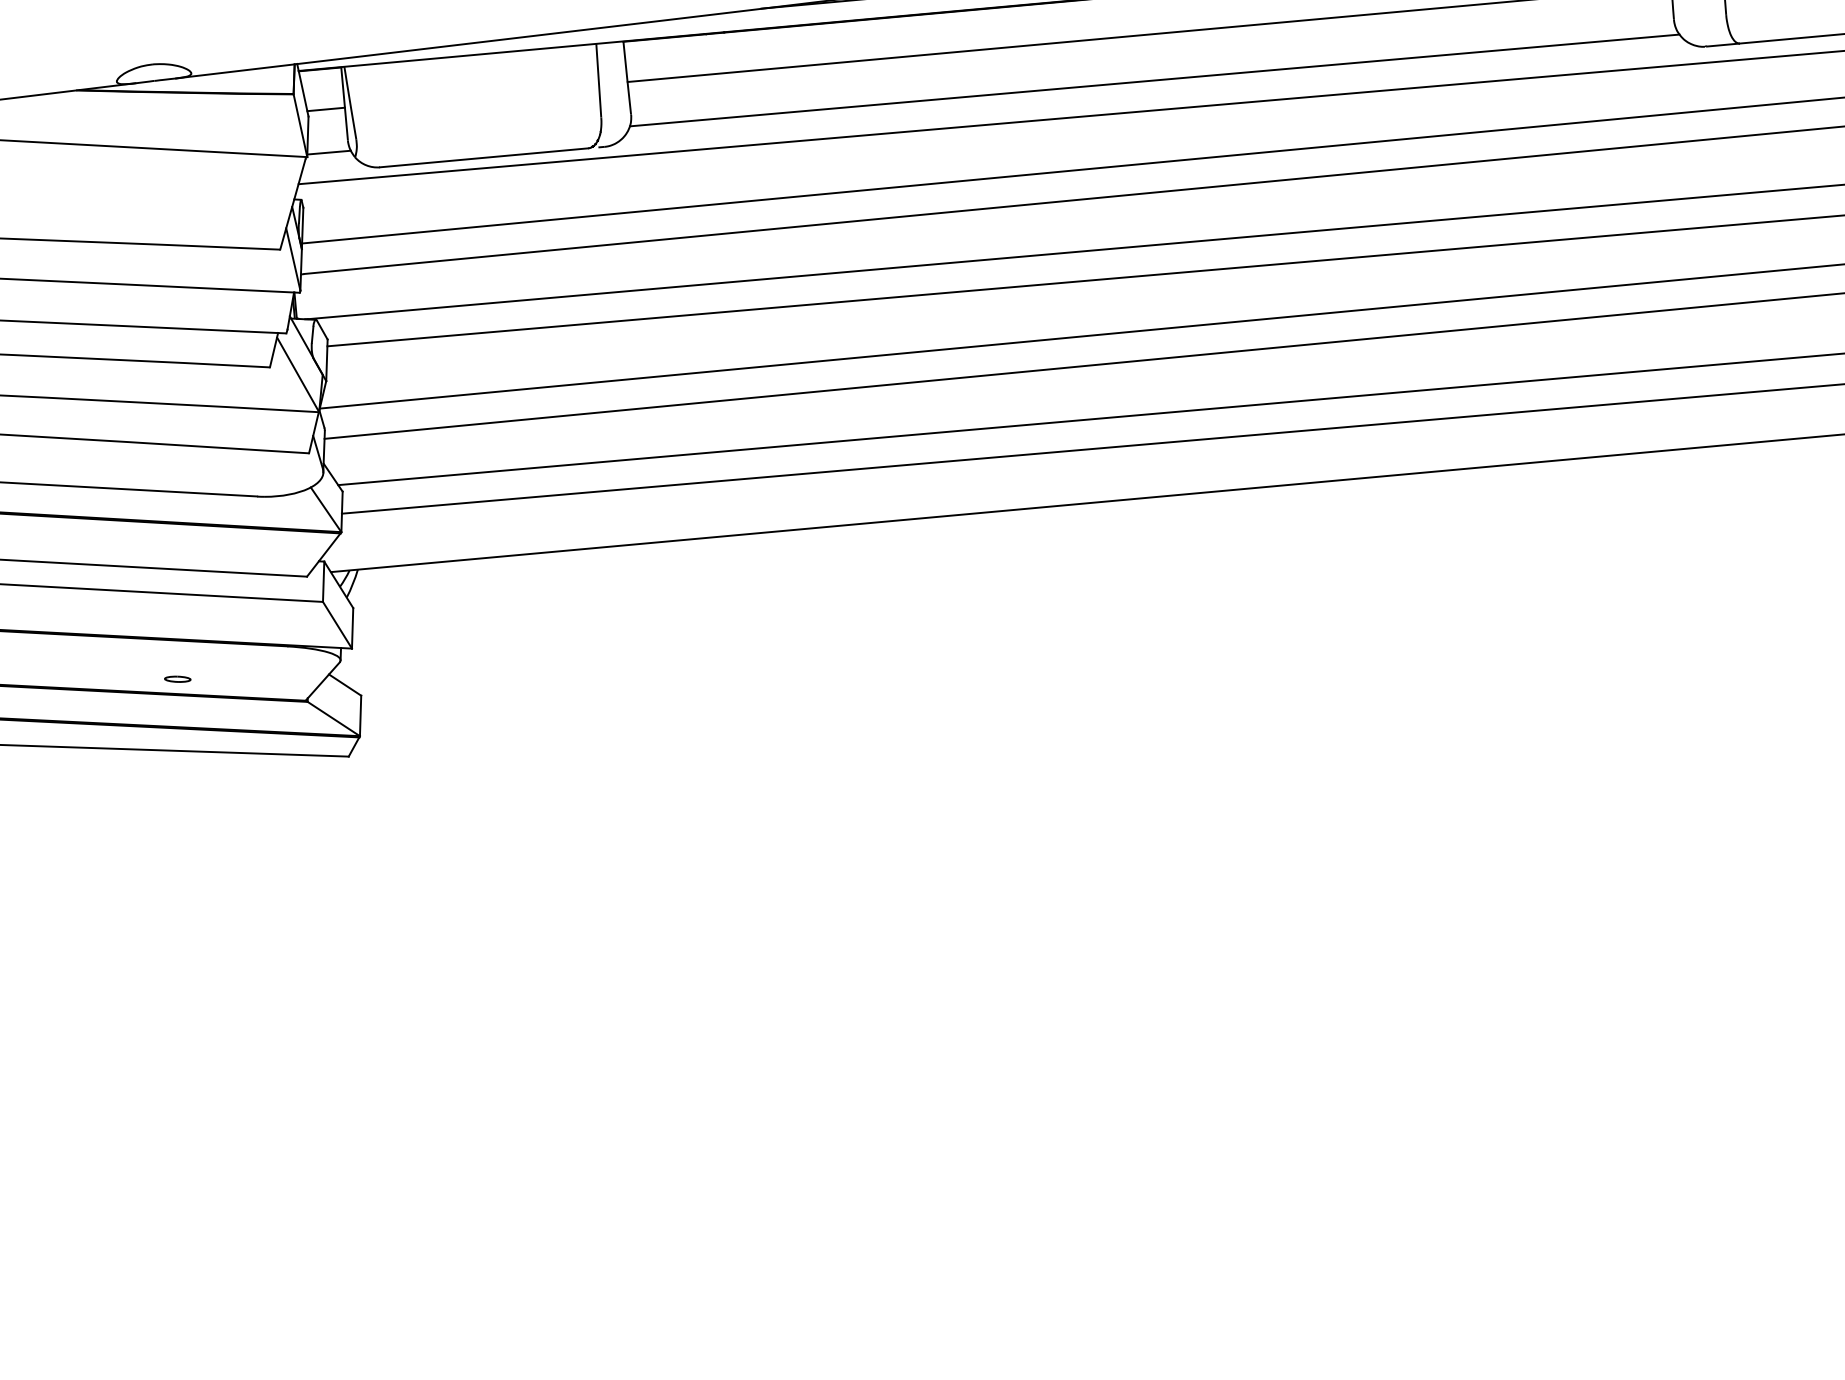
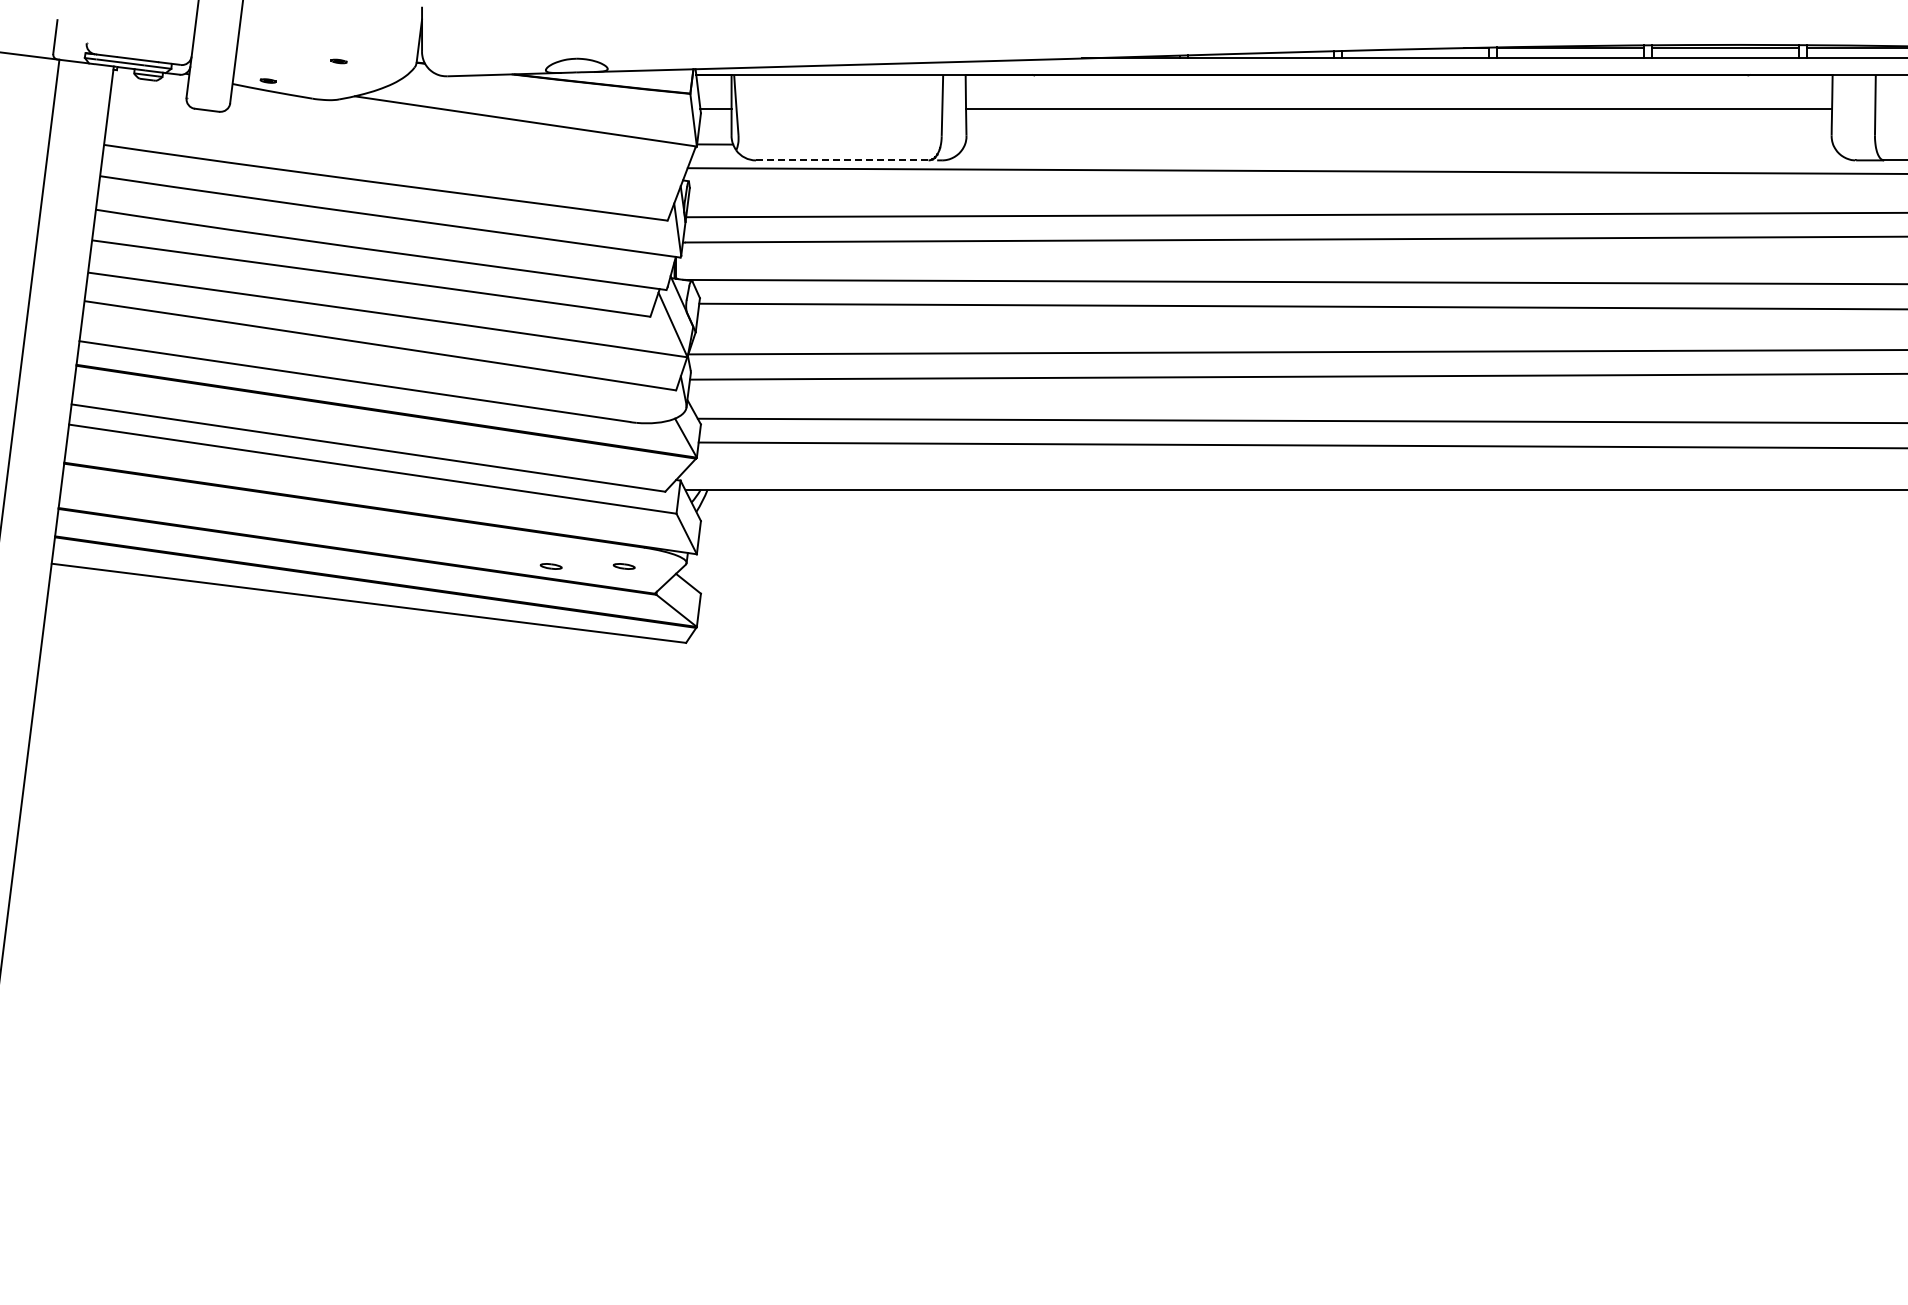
line: (1154, 79) -> (1399, 146), removed
line: (484, 157) -> (842, 160), solid -> dashed
part: (264, 671) -> (623, 566), added

